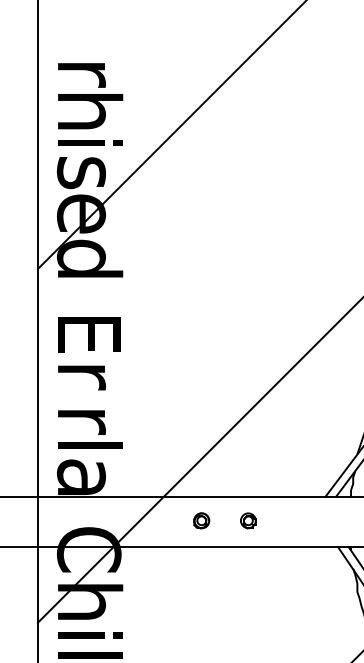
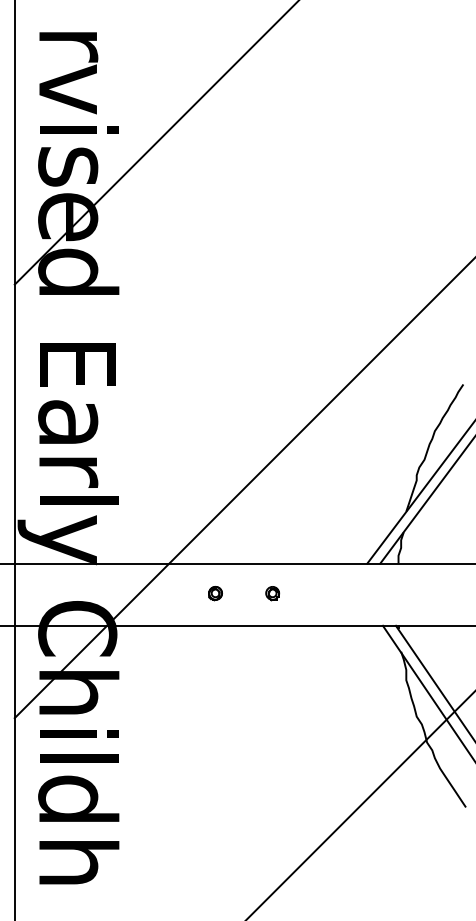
text: (90, 109) -> (79, 89), h -> v
text: (81, 380) -> (68, 421), r -> a
text: (72, 477) -> (57, 540), a -> y
part: (201, 521) -> (215, 593), size x0.71
part: (248, 521) -> (272, 593), size x0.71

